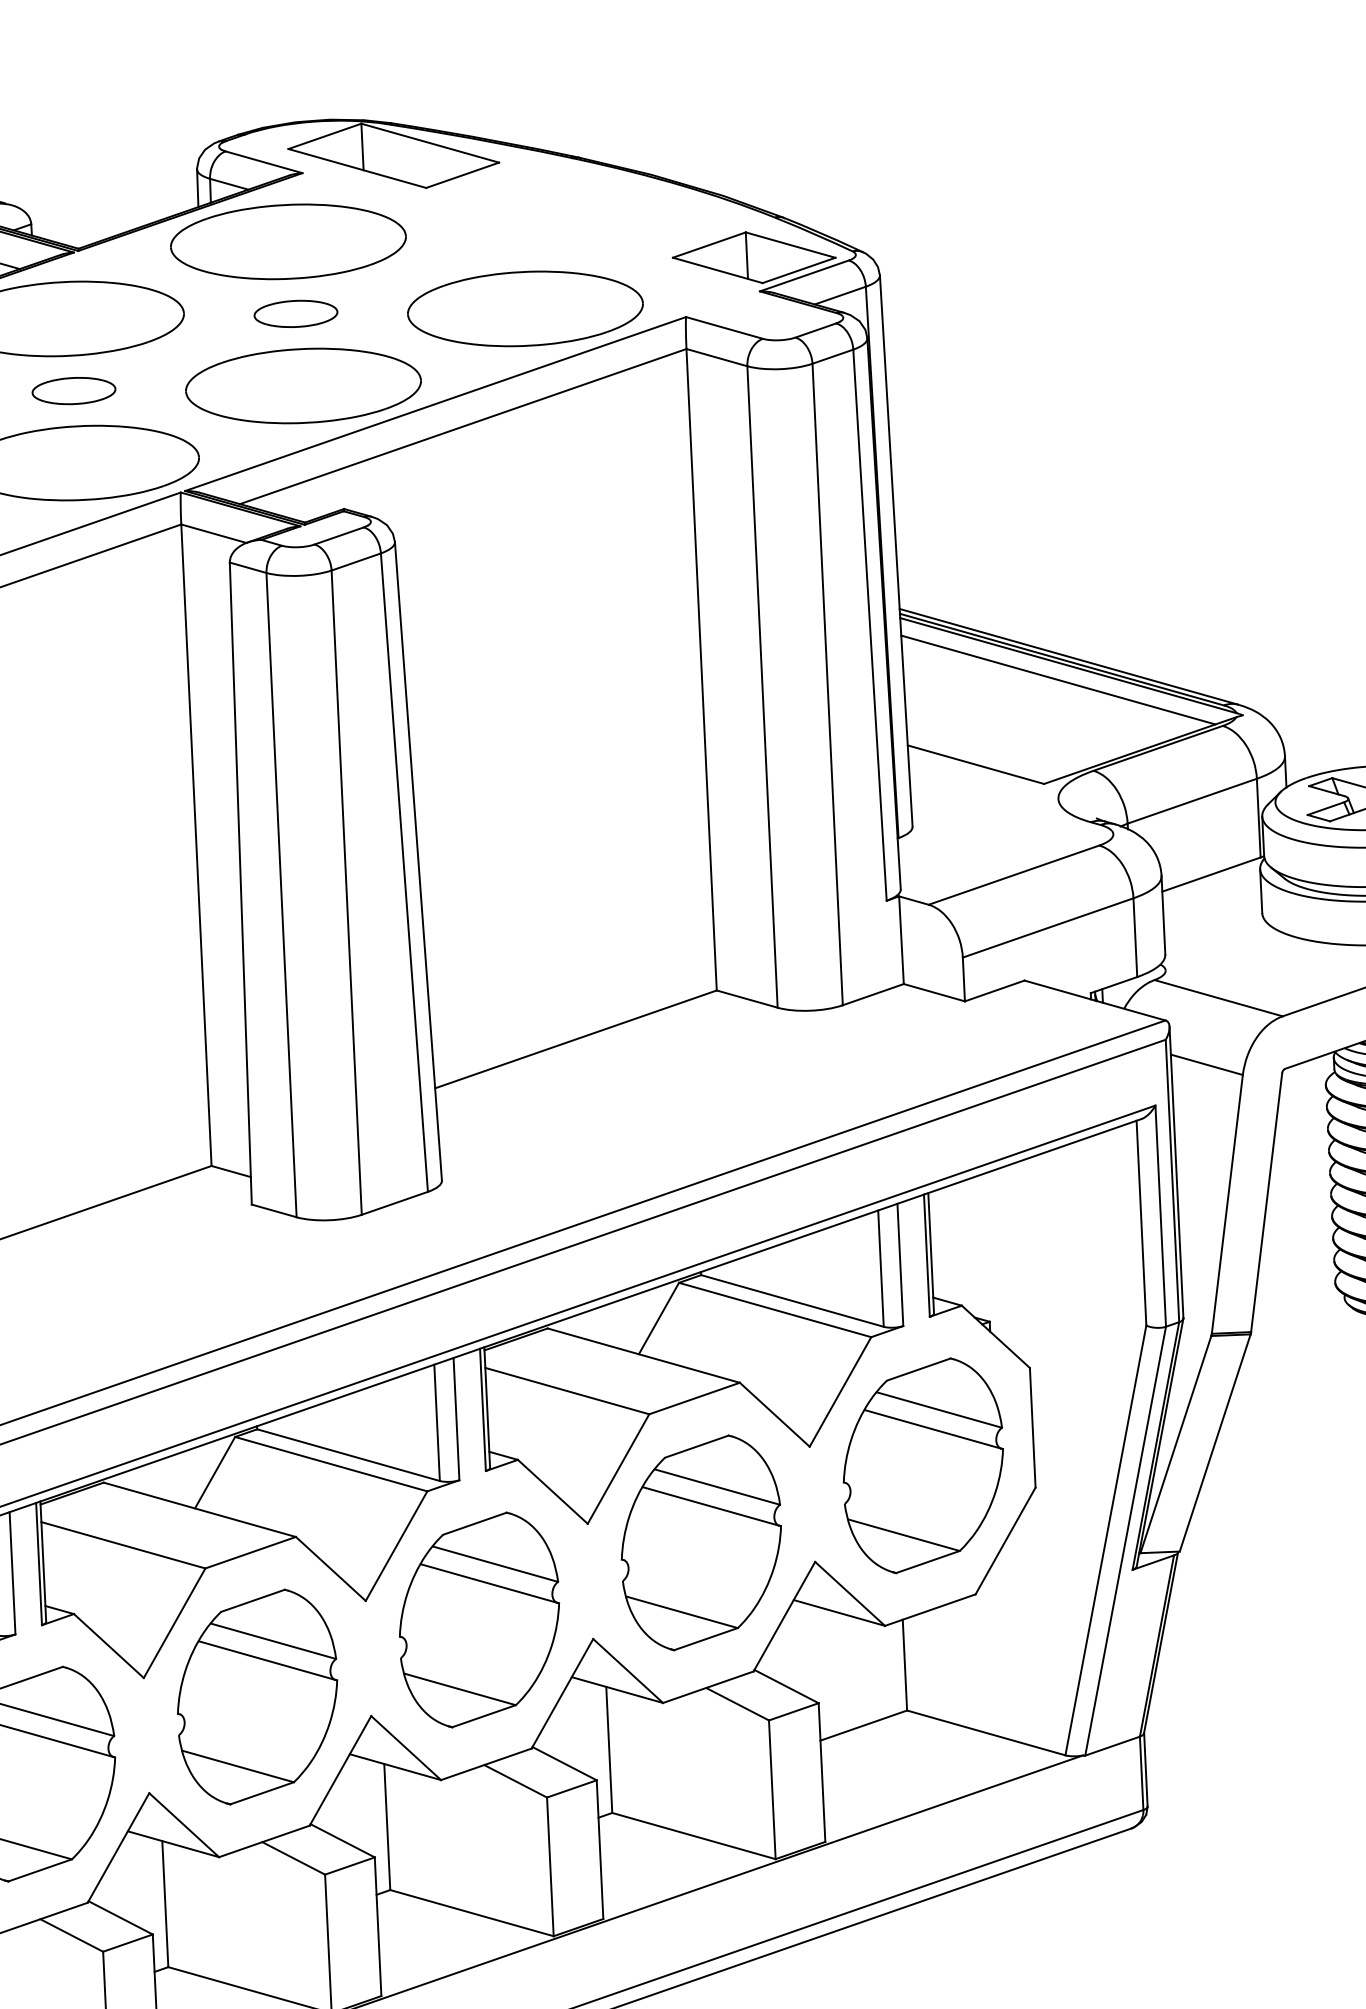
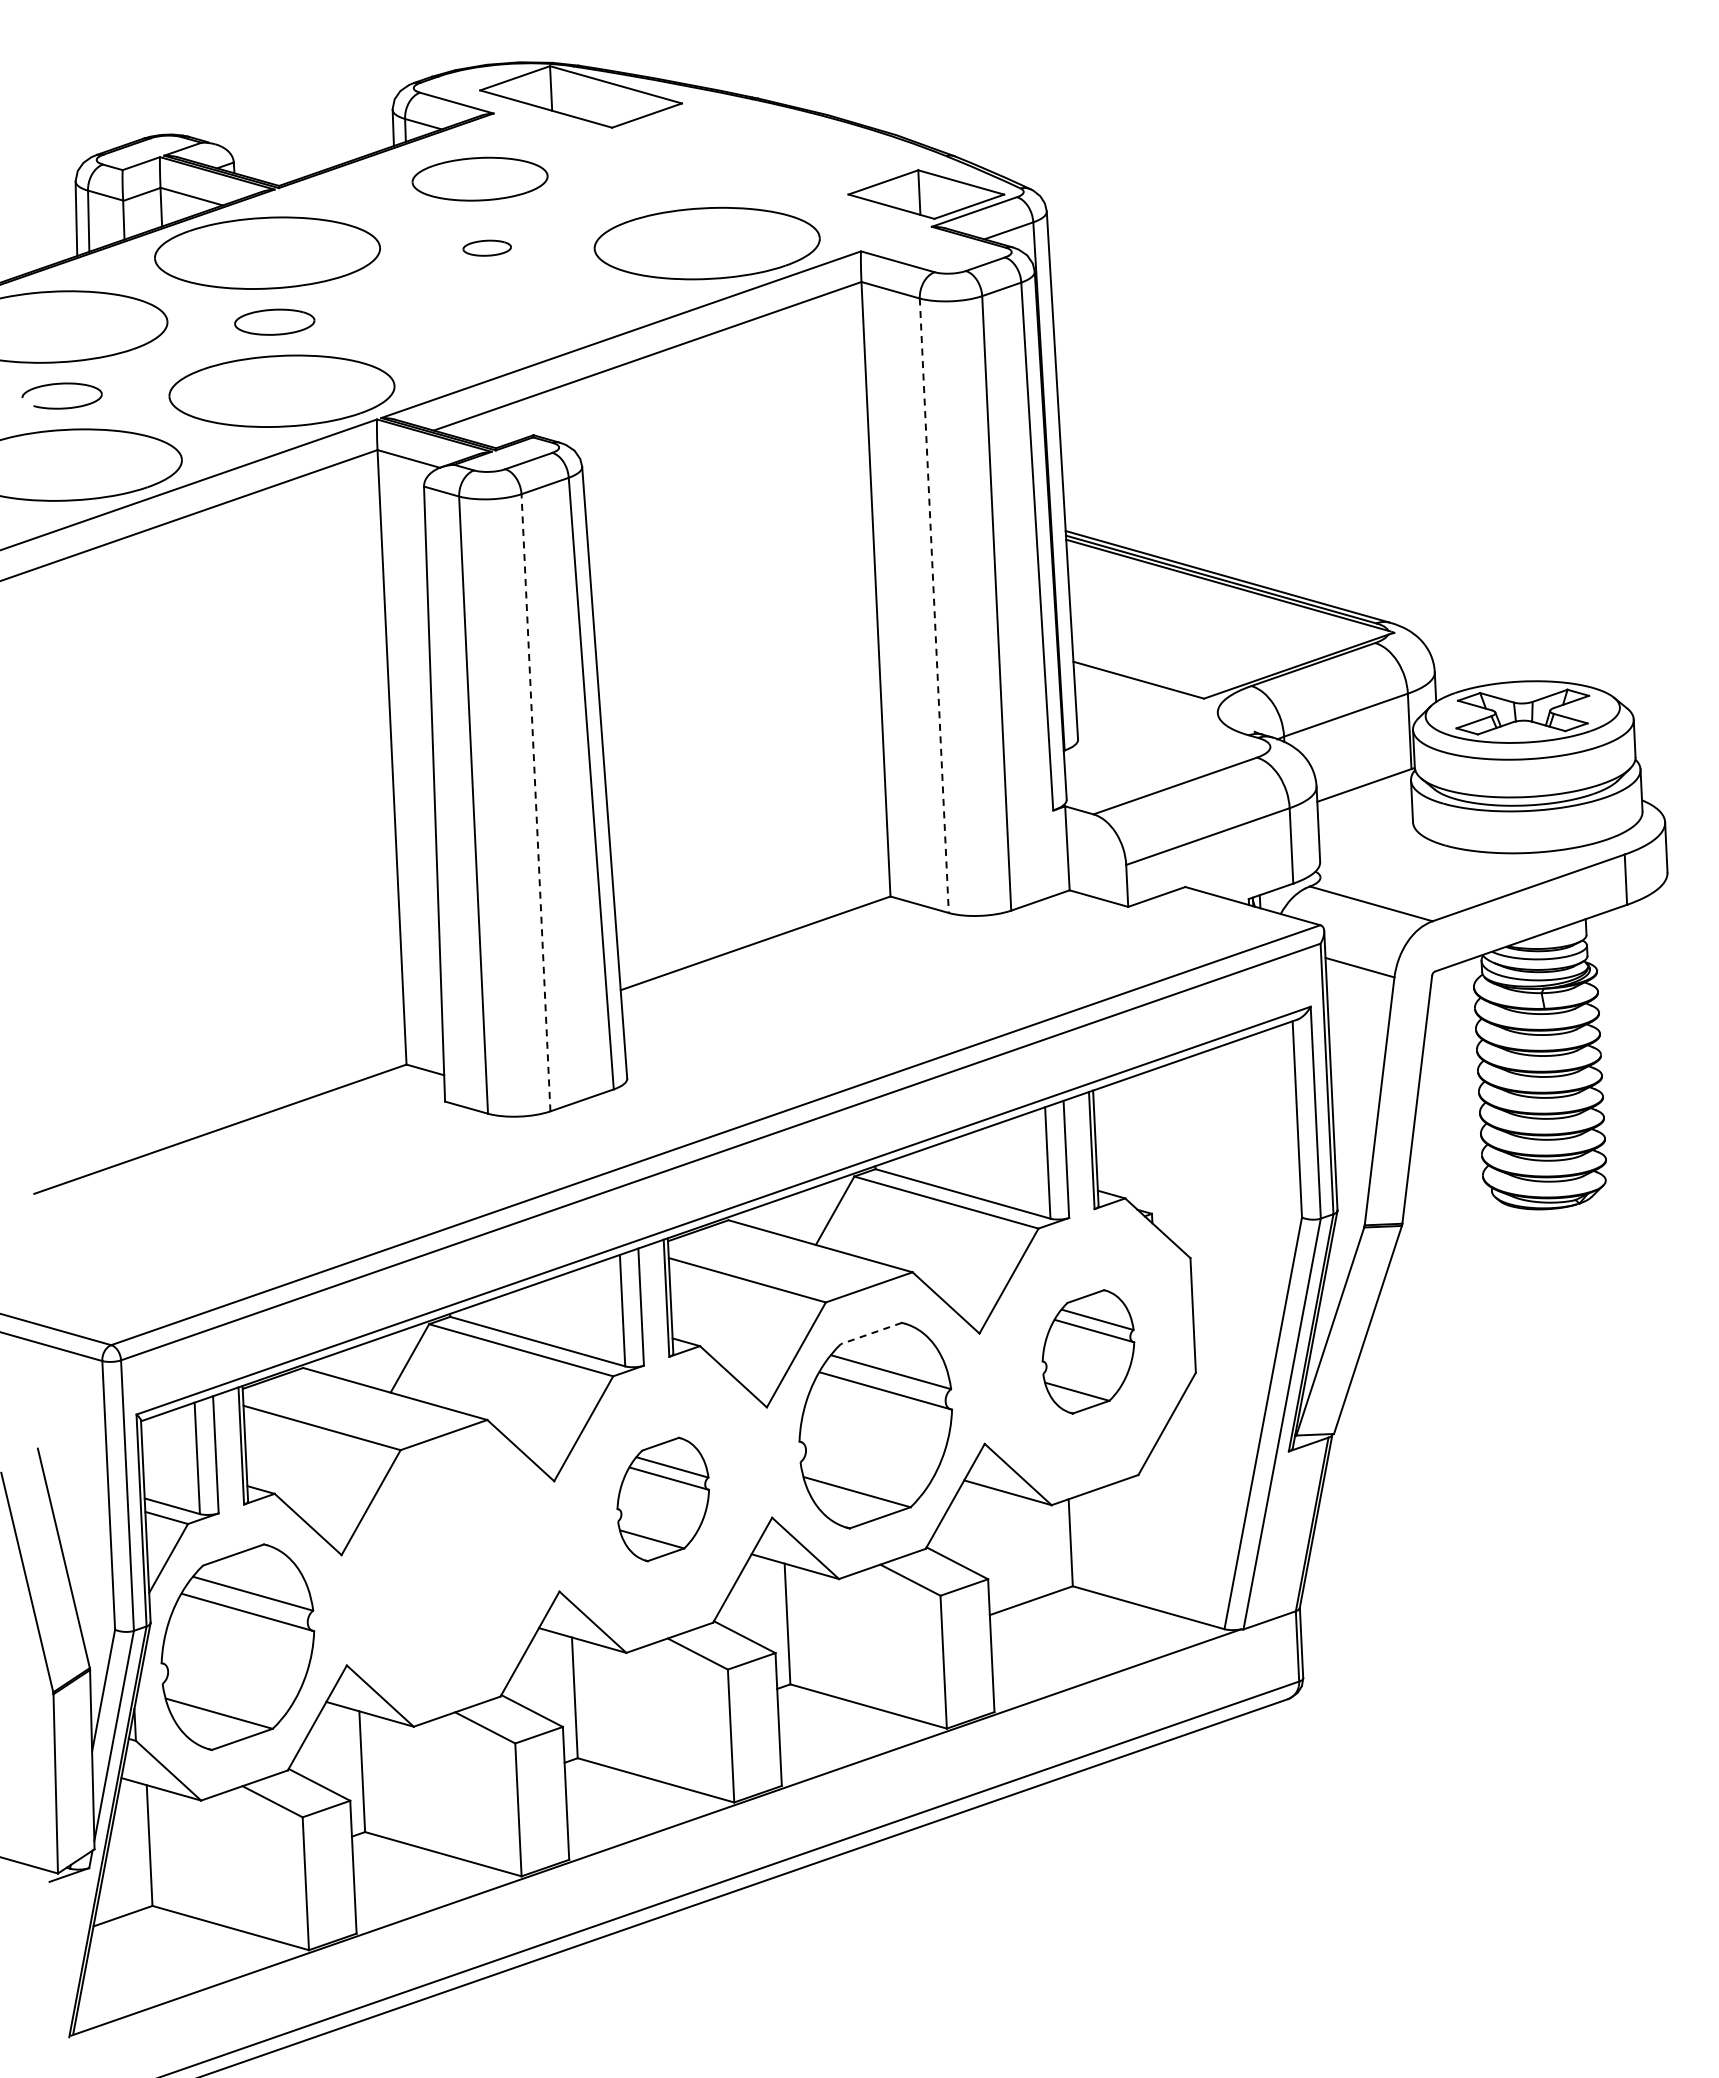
part: (287, 240) -> (479, 178), size x0.6
part: (295, 312) -> (486, 247), size x0.6
part: (303, 386) -> (494, 317), removed
line: (1058, 679) -> (1217, 598), removed
line: (762, 686) -> (934, 605), solid -> dashed
line: (346, 892) -> (535, 802), solid -> dashed
line: (695, 1446) -> (870, 1333), solid -> dashed
part: (923, 1465) -> (1088, 1351), size x0.6
part: (479, 1619) -> (663, 1499), size x0.6
part: (257, 1697) -> (450, 1573), removed

